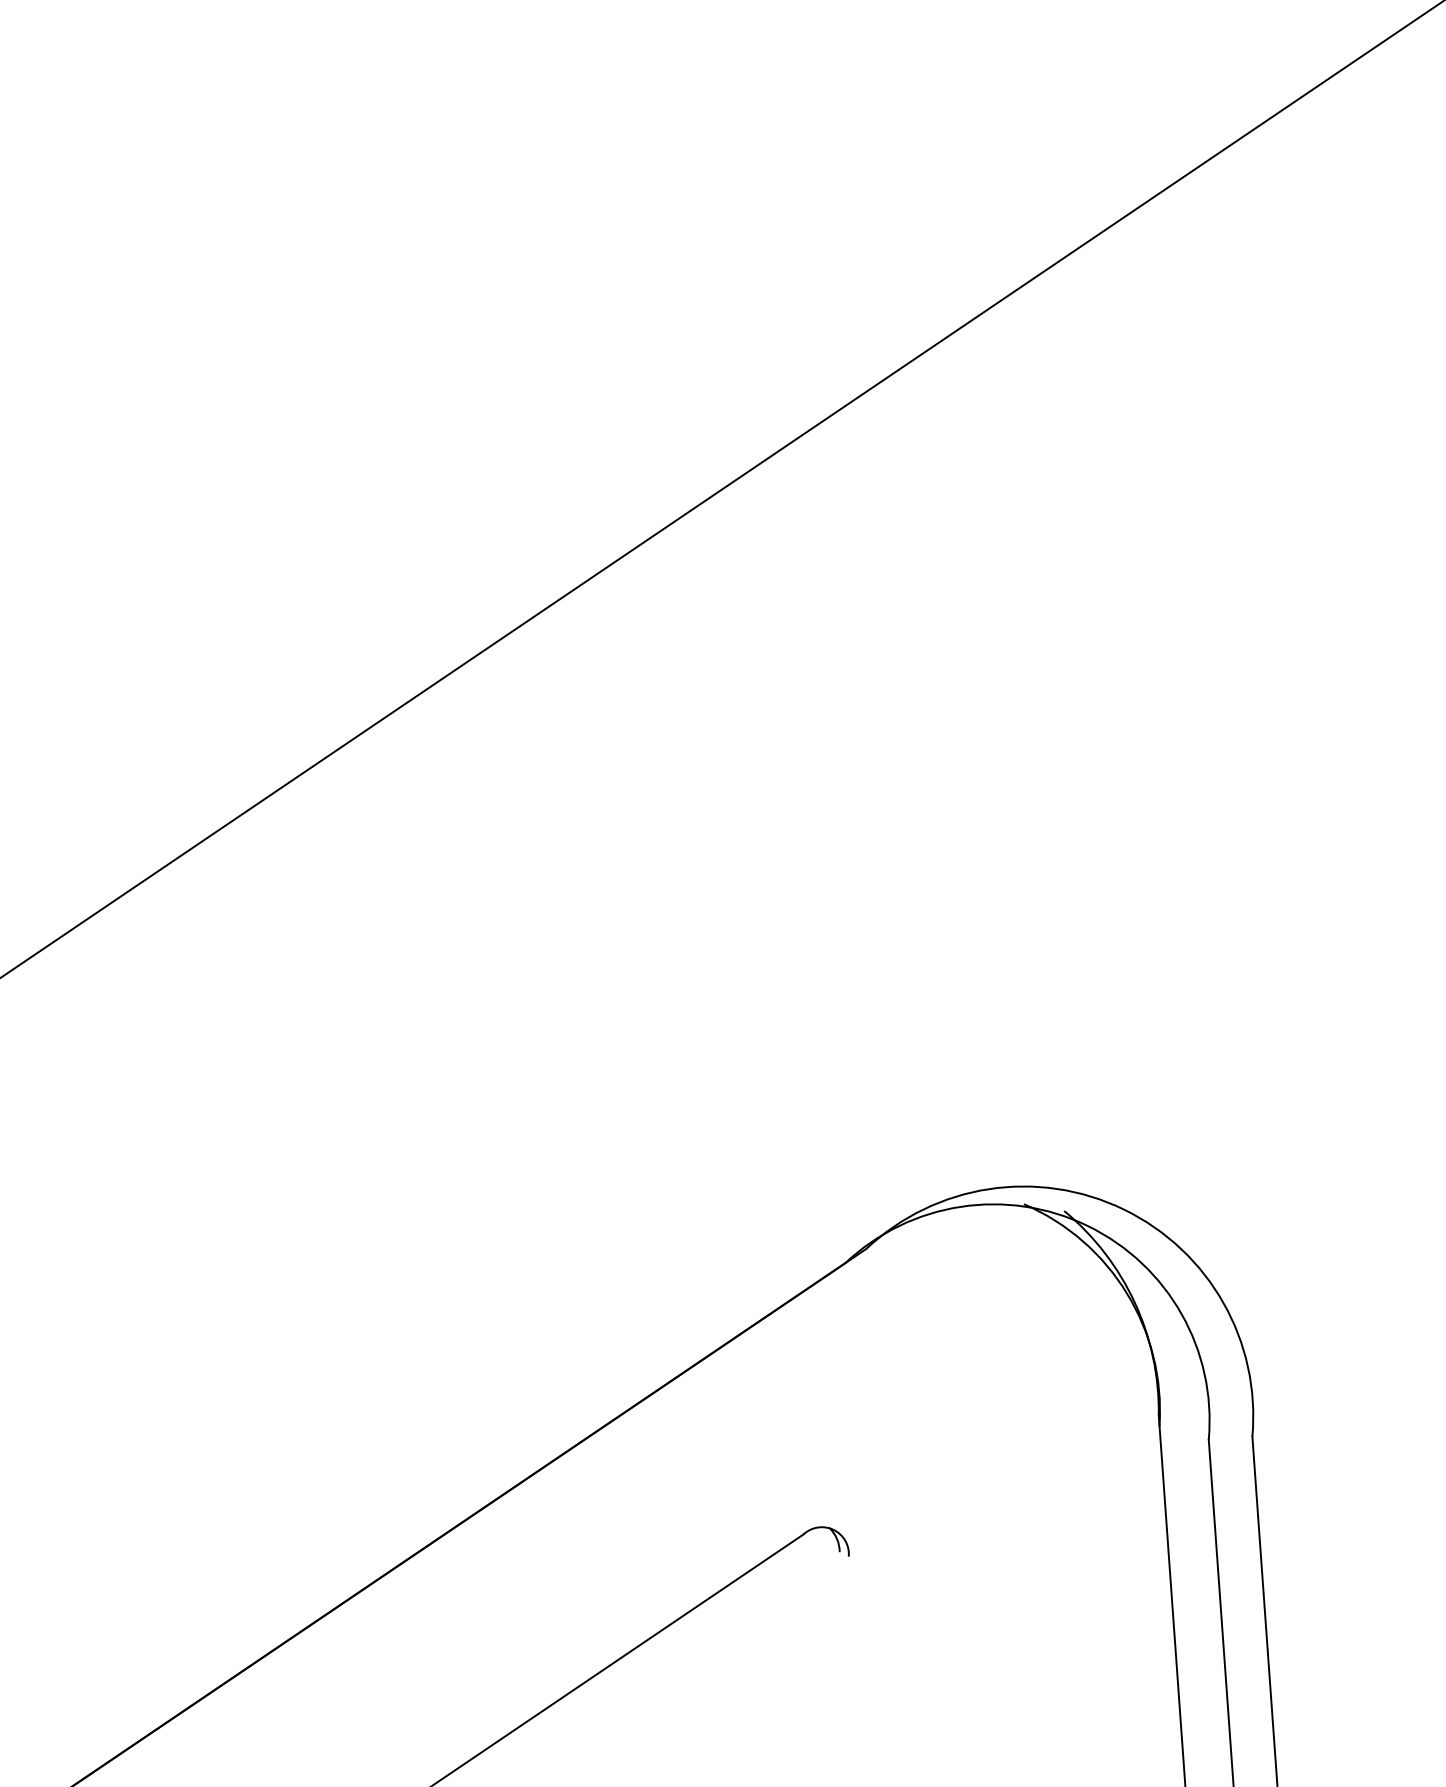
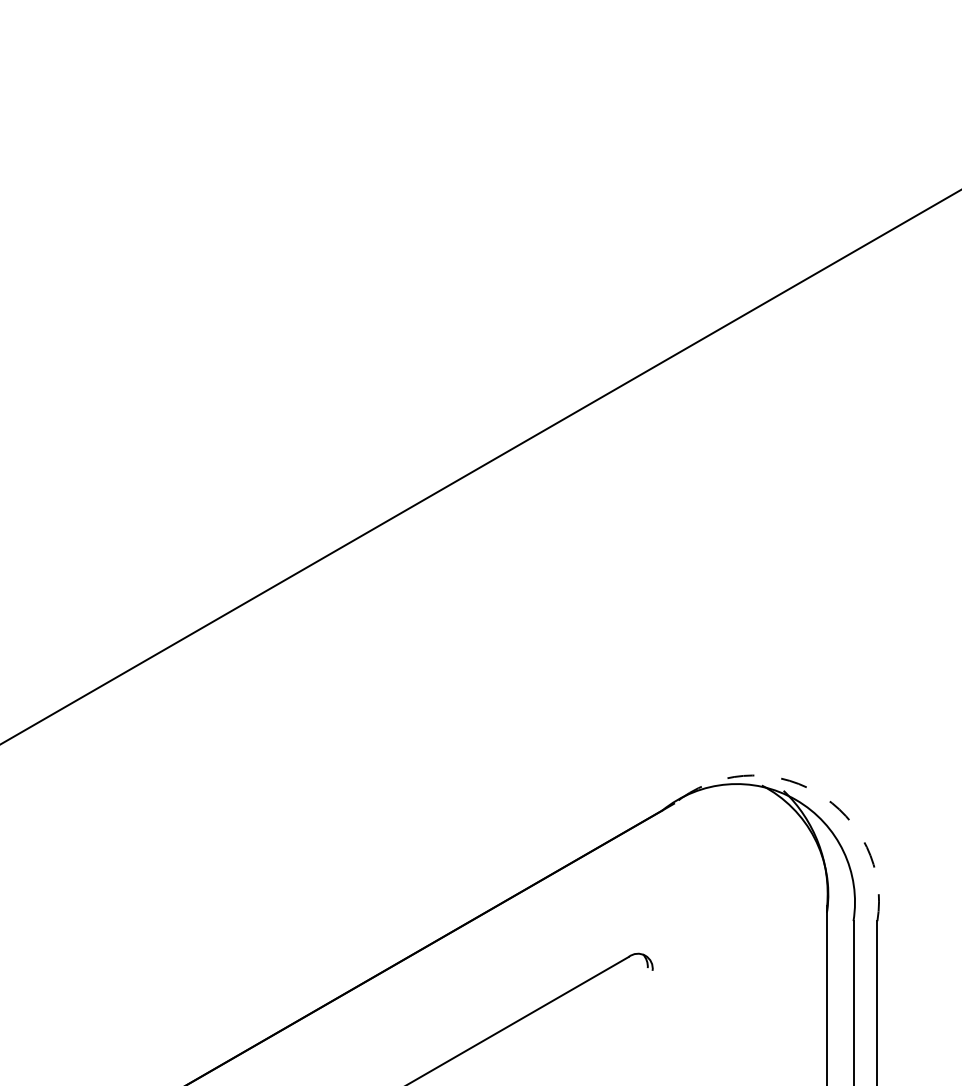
arc: (1124, 1209) -> (816, 792), solid -> dashed

